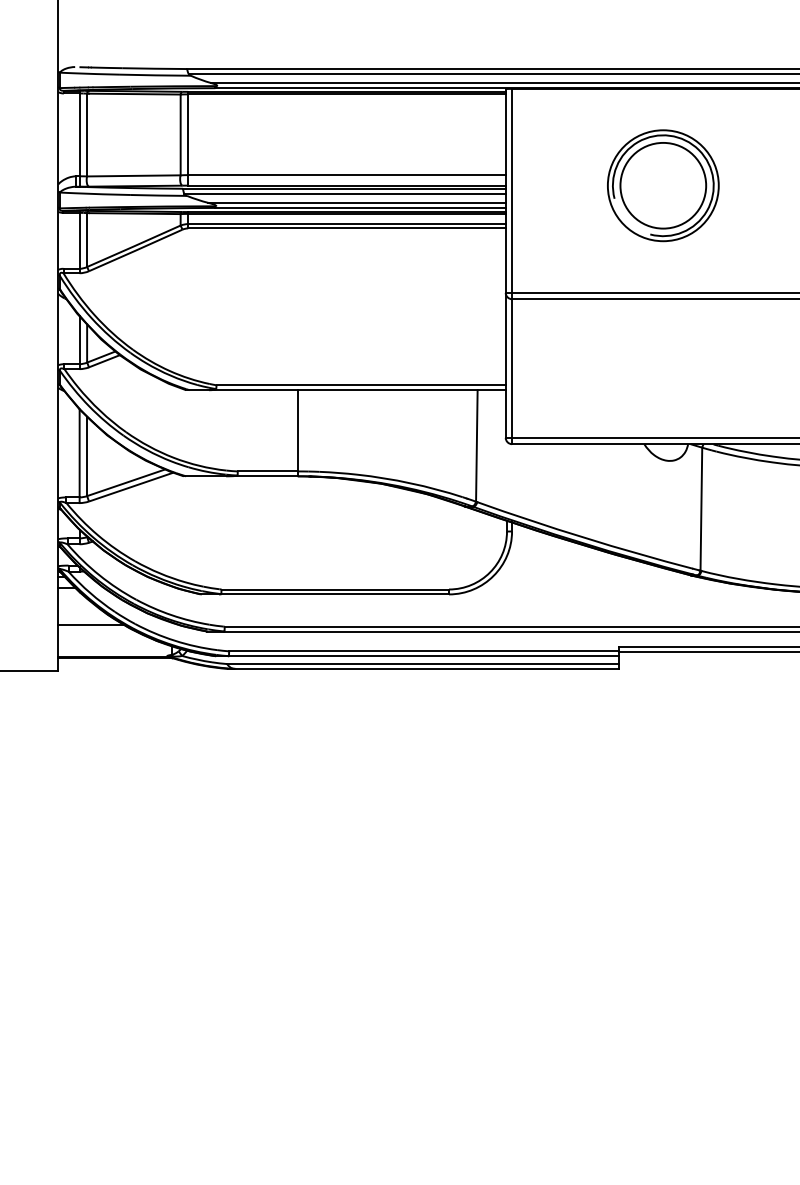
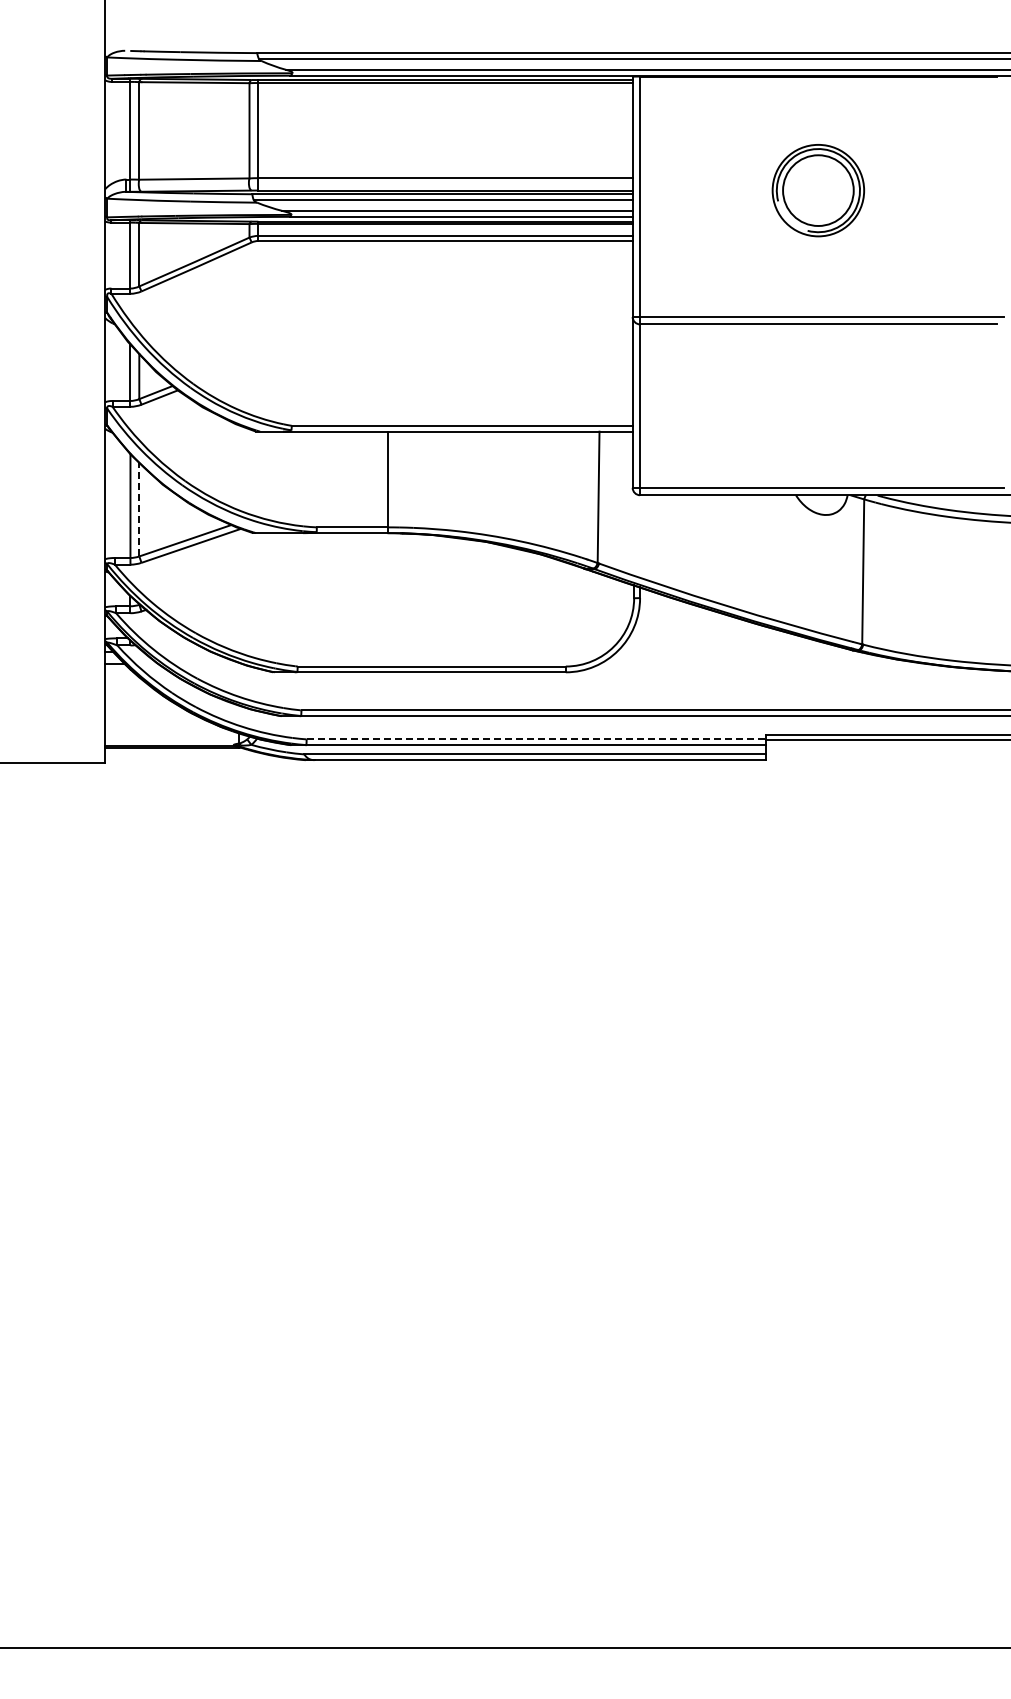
part: (663, 185) -> (818, 190), size x0.7
line: (87, 456) -> (139, 509), solid -> dashed
line: (90, 624) -> (143, 707), removed
line: (424, 651) -> (536, 739), solid -> dashed

